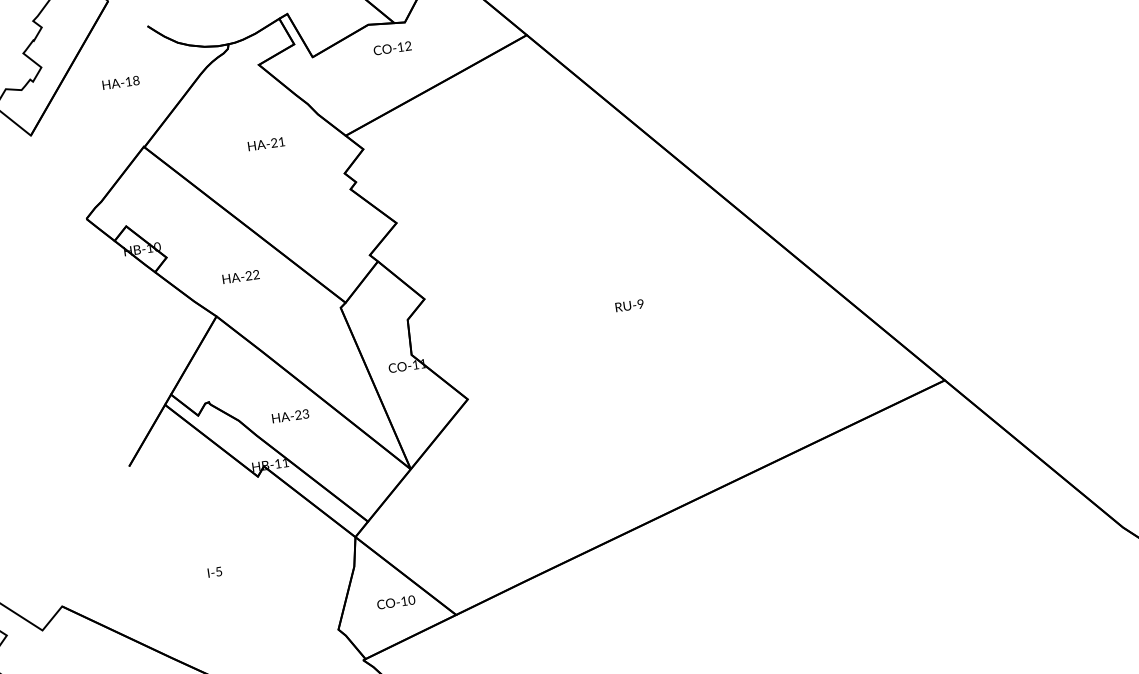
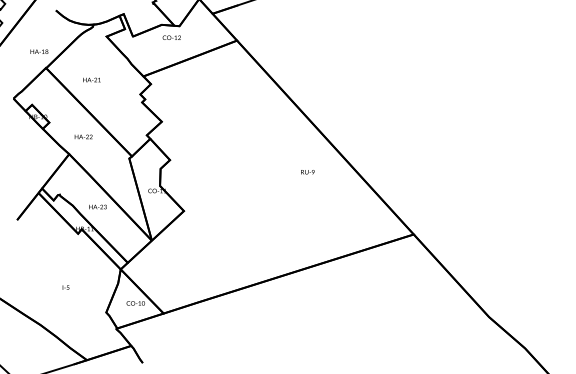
text: (121, 82) -> (39, 51), moved
text: (265, 143) -> (91, 79), moved
text: (628, 306) -> (307, 172), moved
text: (213, 572) -> (65, 287), moved

